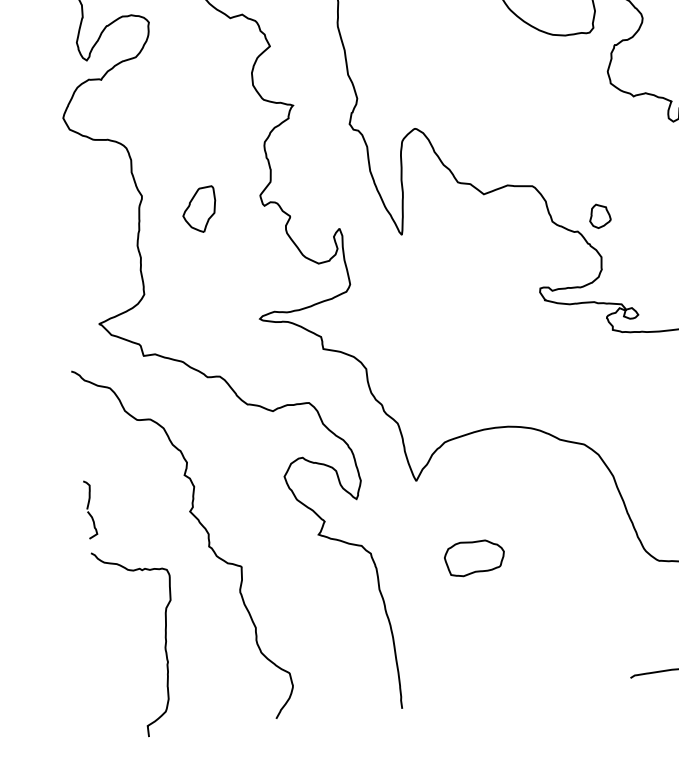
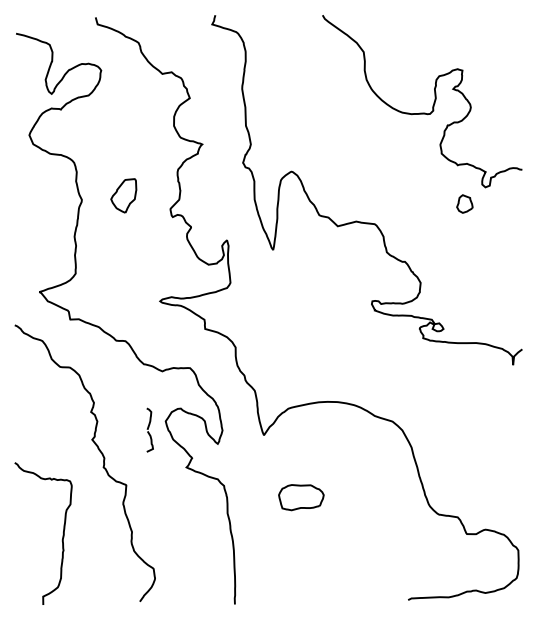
part: (198, 209) -> (123, 195), moved
part: (599, 215) -> (464, 203), moved
part: (89, 508) -> (149, 429), moved

